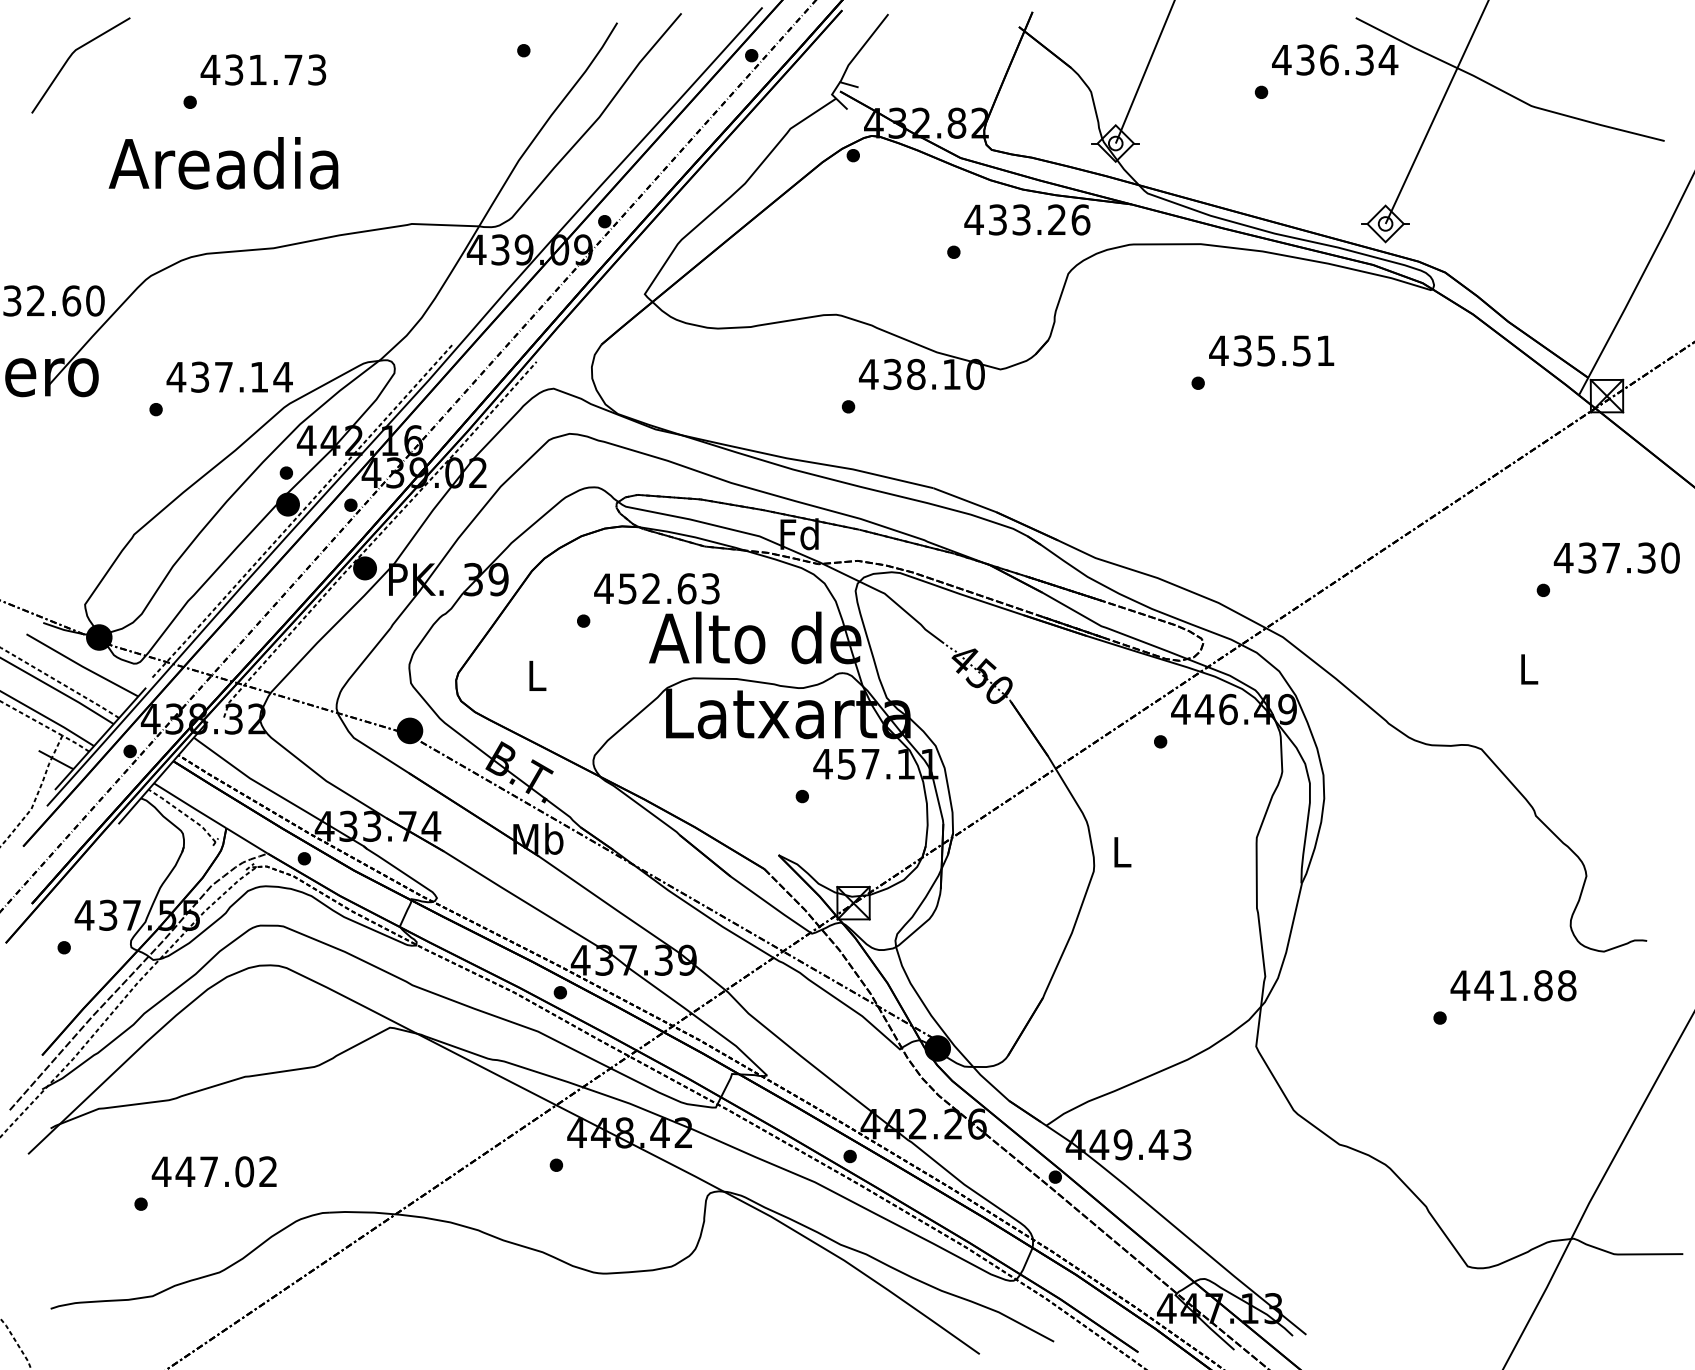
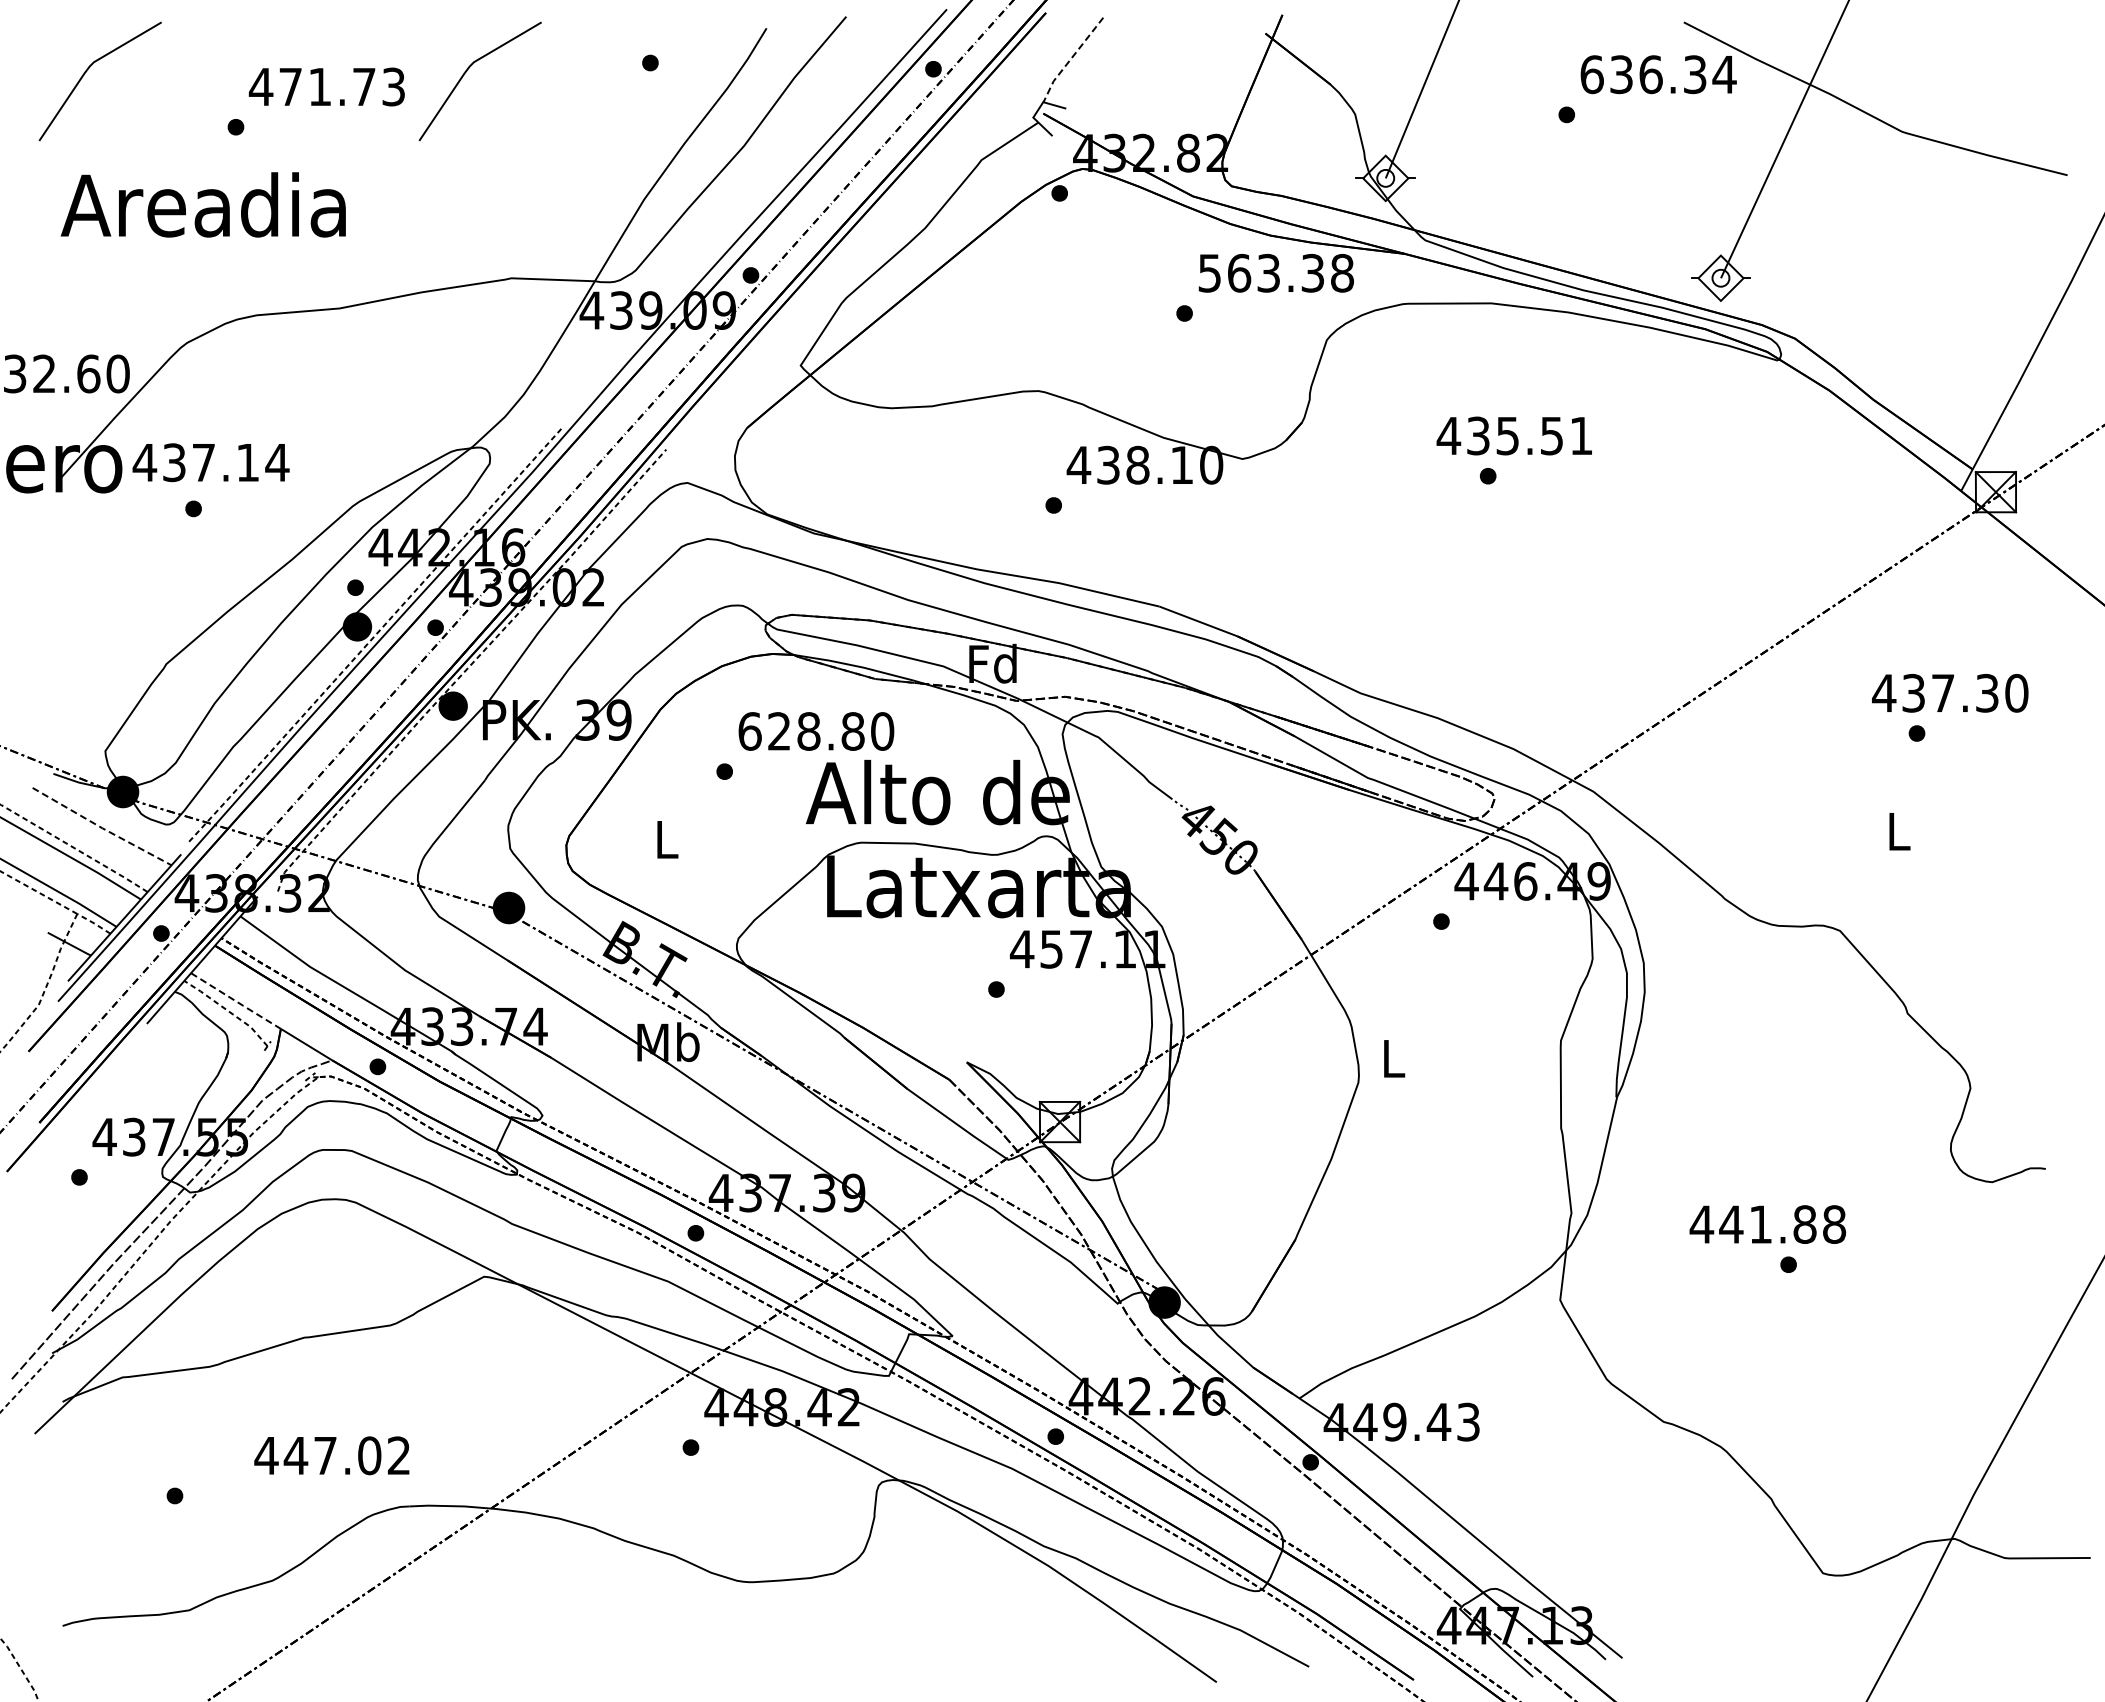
line: (861, 47) -> (1070, 59), solid -> dashed
line: (376, 57) -> (467, 71), added
text: (1281, 59) -> (1591, 74), 436.34 -> 636.34
text: (234, 69) -> (290, 86), 431.73 -> 471.73
text: (222, 162) -> (202, 204), moved
text: (1027, 219) -> (1275, 272), 433.26 -> 563.38
text: (1270, 350) -> (1513, 435), moved
text: (229, 377) -> (210, 462), moved
text: (1617, 558) -> (1950, 693), moved
text: (656, 588) -> (815, 731), 452.63 -> 628.80
line: (82, 666) -> (102, 828), solid -> dashed
line: (190, 806) -> (236, 1001), solid -> dashed
text: (1513, 985) -> (1767, 1224), moved
text: (213, 1171) -> (331, 1455), moved

